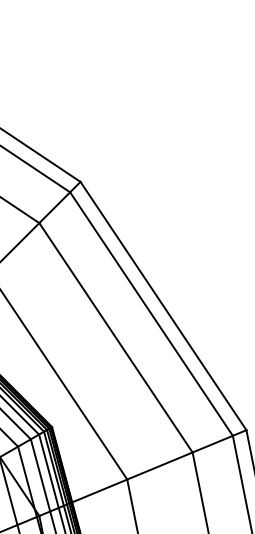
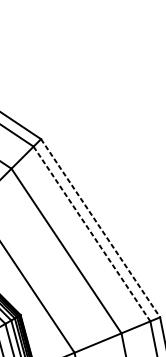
line: (163, 306) -> (100, 228), solid -> dashed
line: (151, 314) -> (91, 234), solid -> dashed

